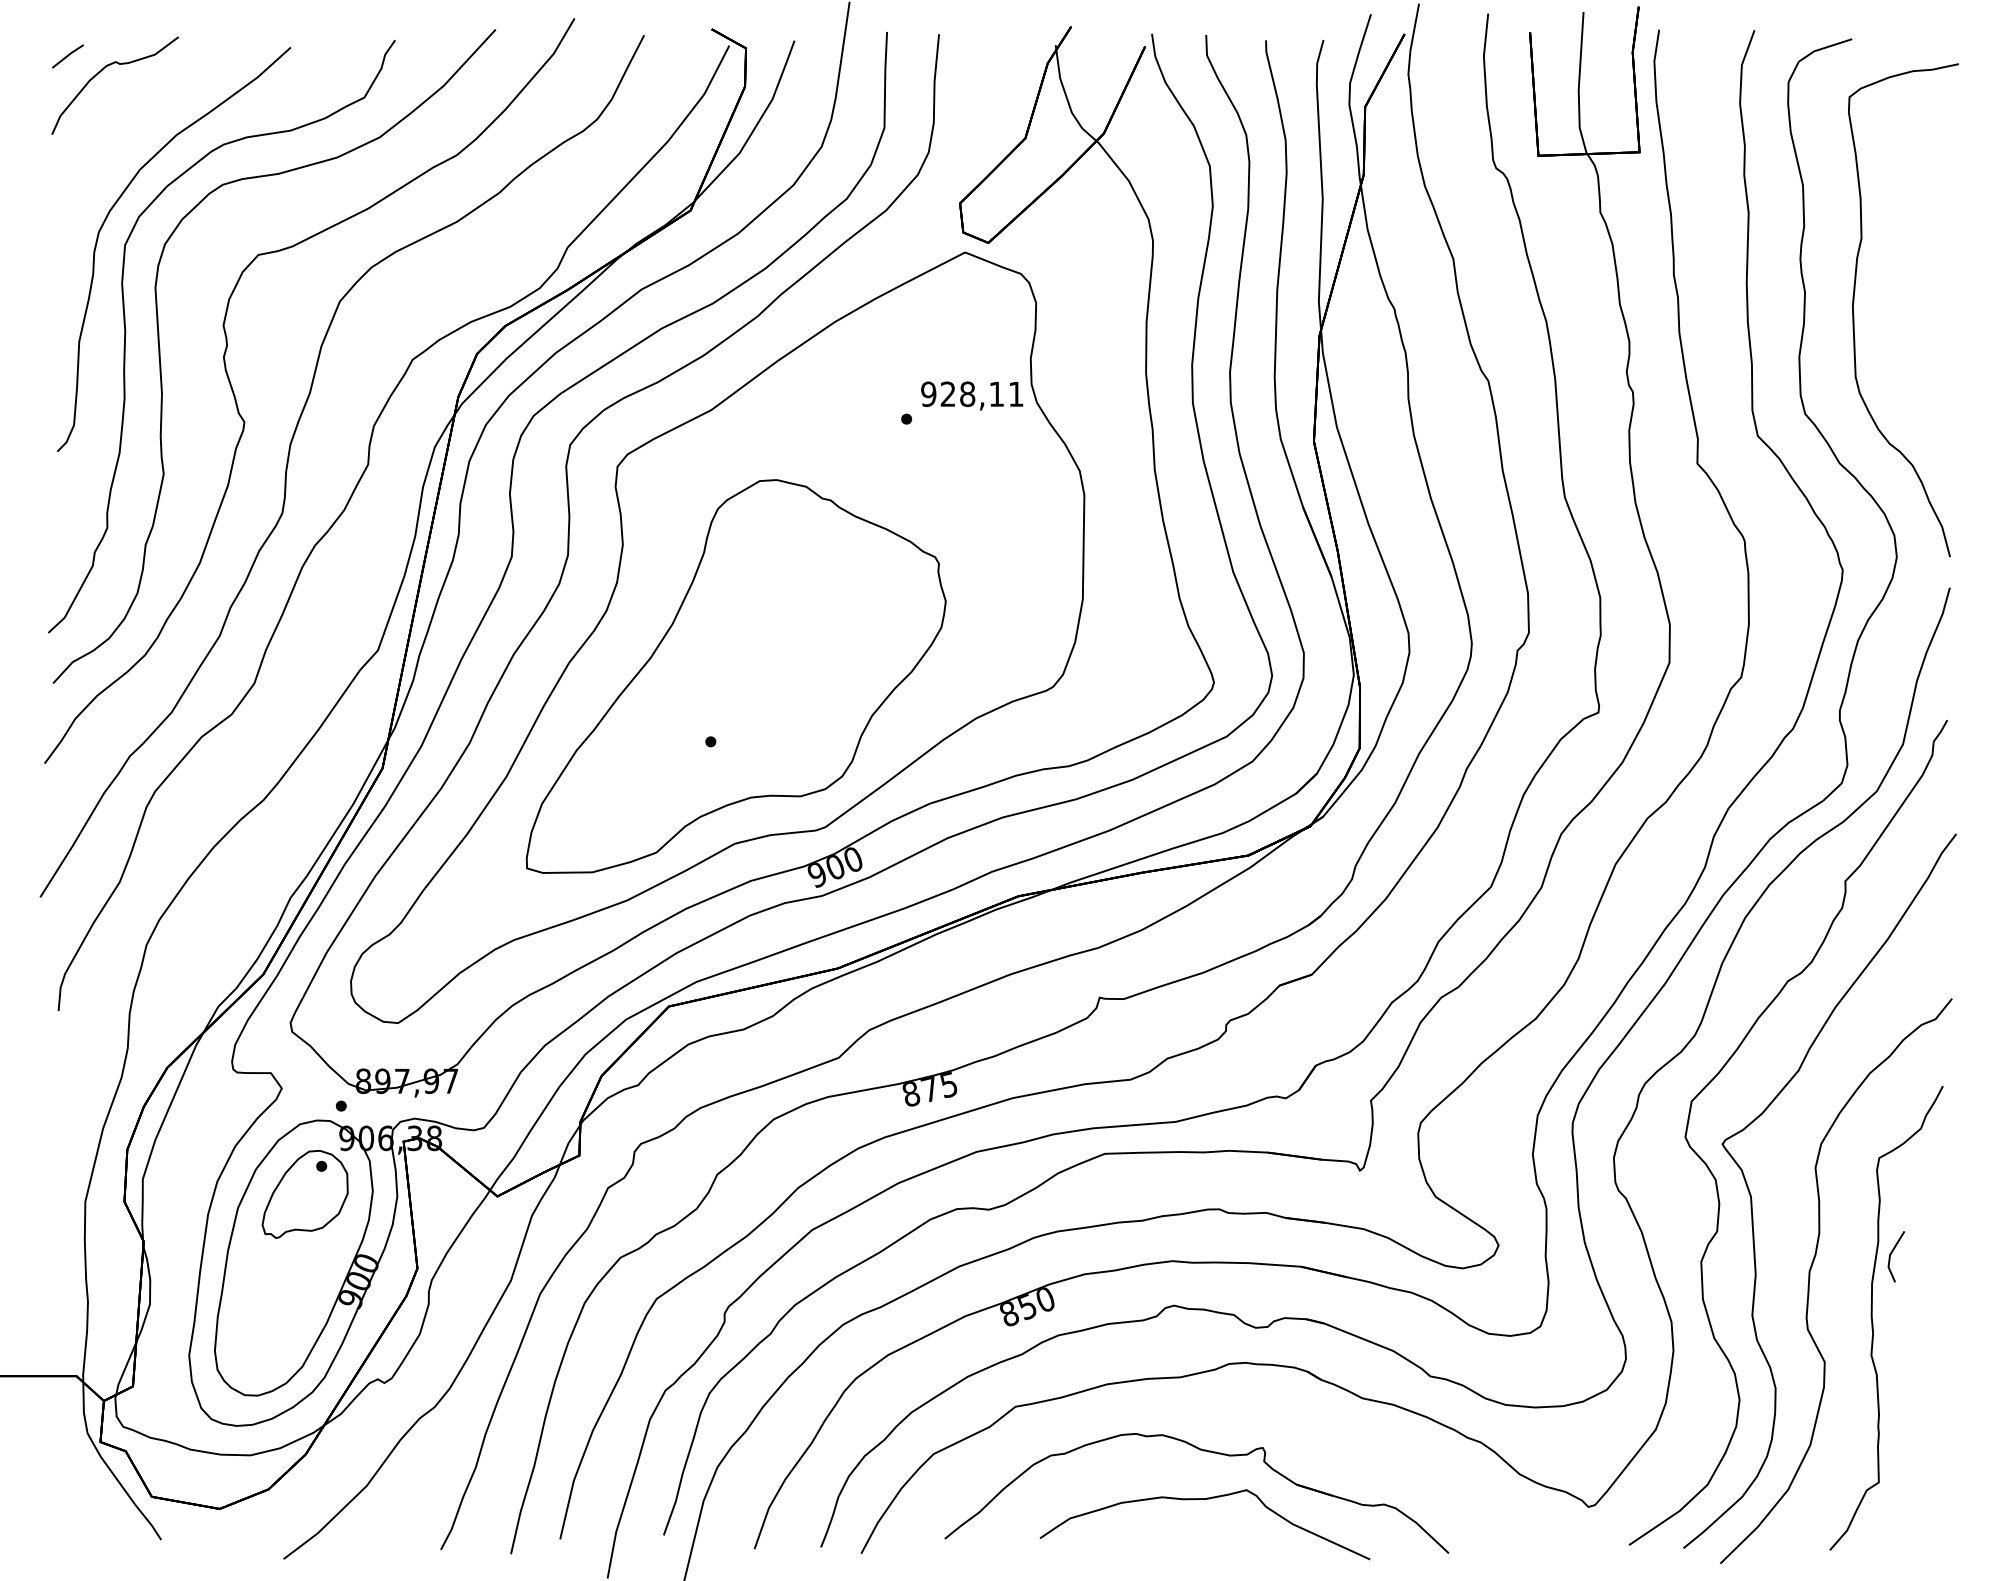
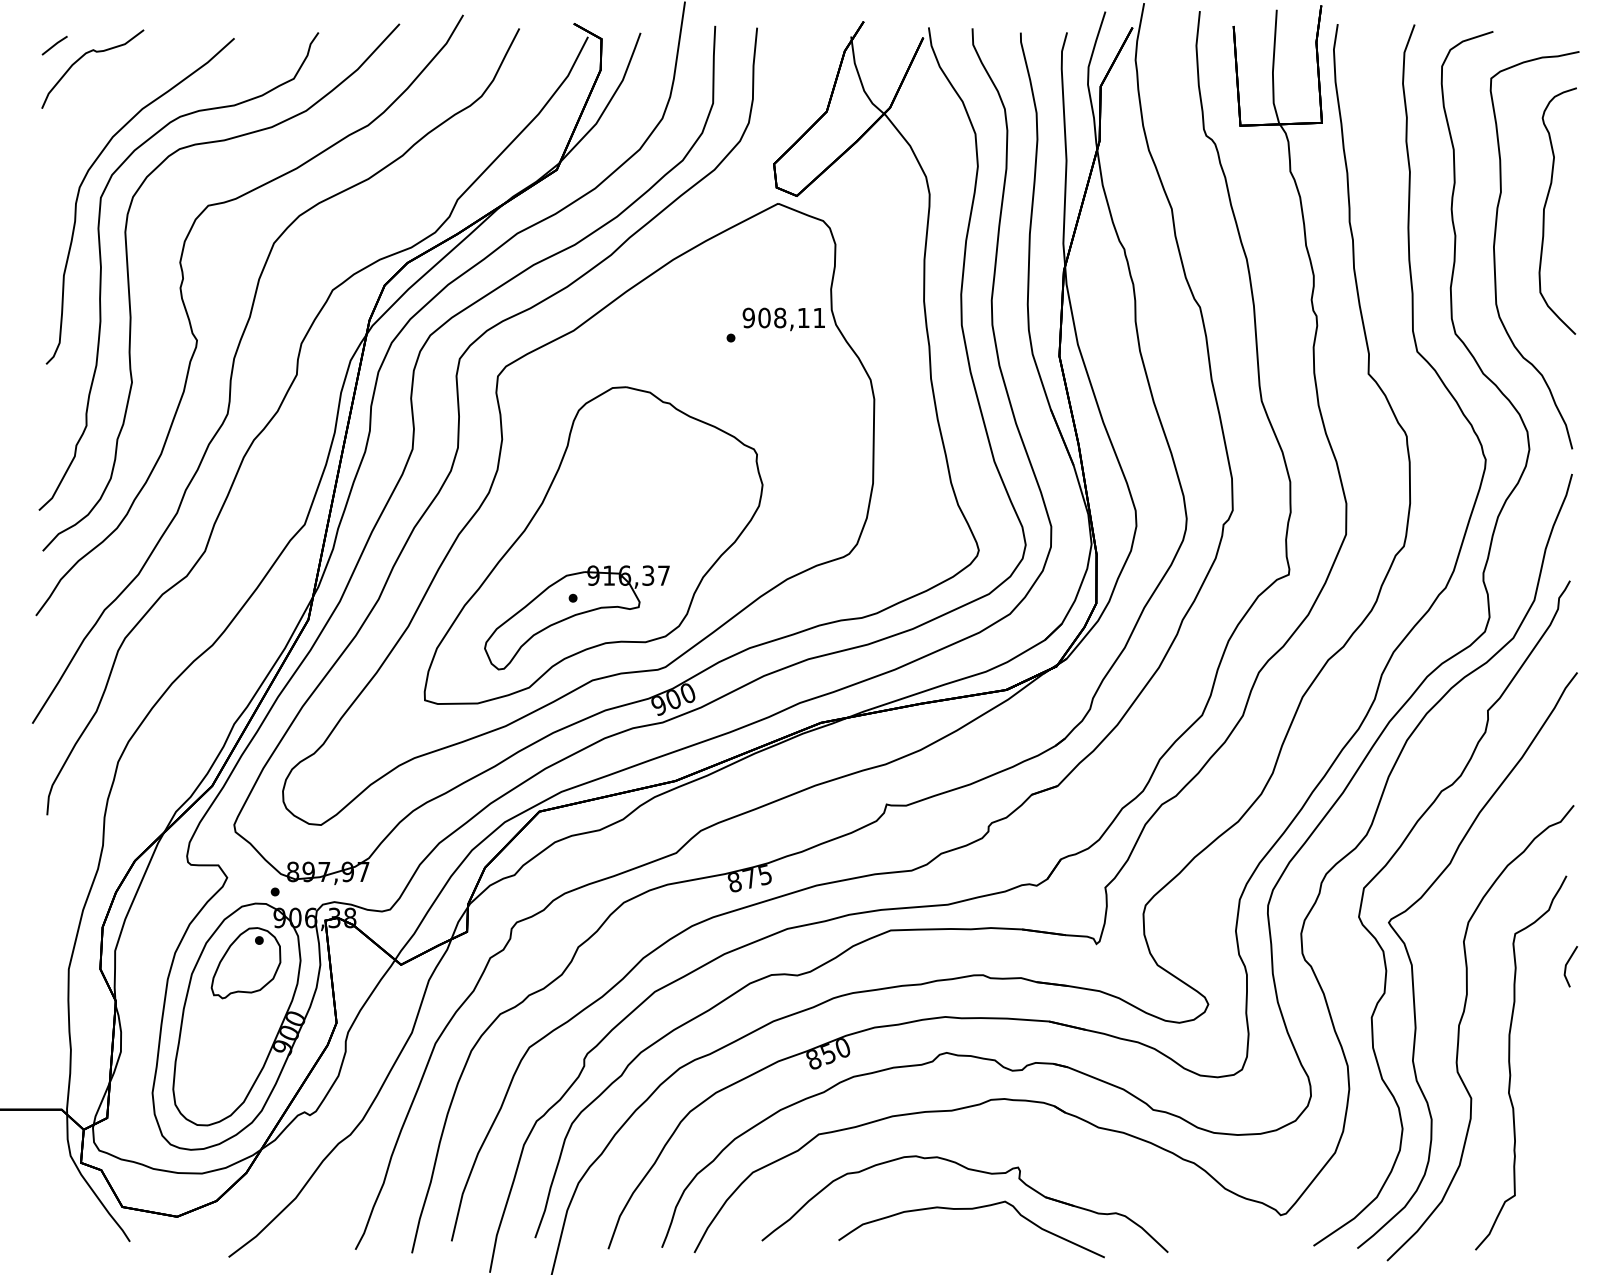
curve: (1916, 258) -> (1545, 208), added
text: (947, 394) -> (763, 318), 928,11 -> 908,11
part: (715, 766) -> (576, 618), added
line: (1892, 1253) -> (1567, 964), moved

